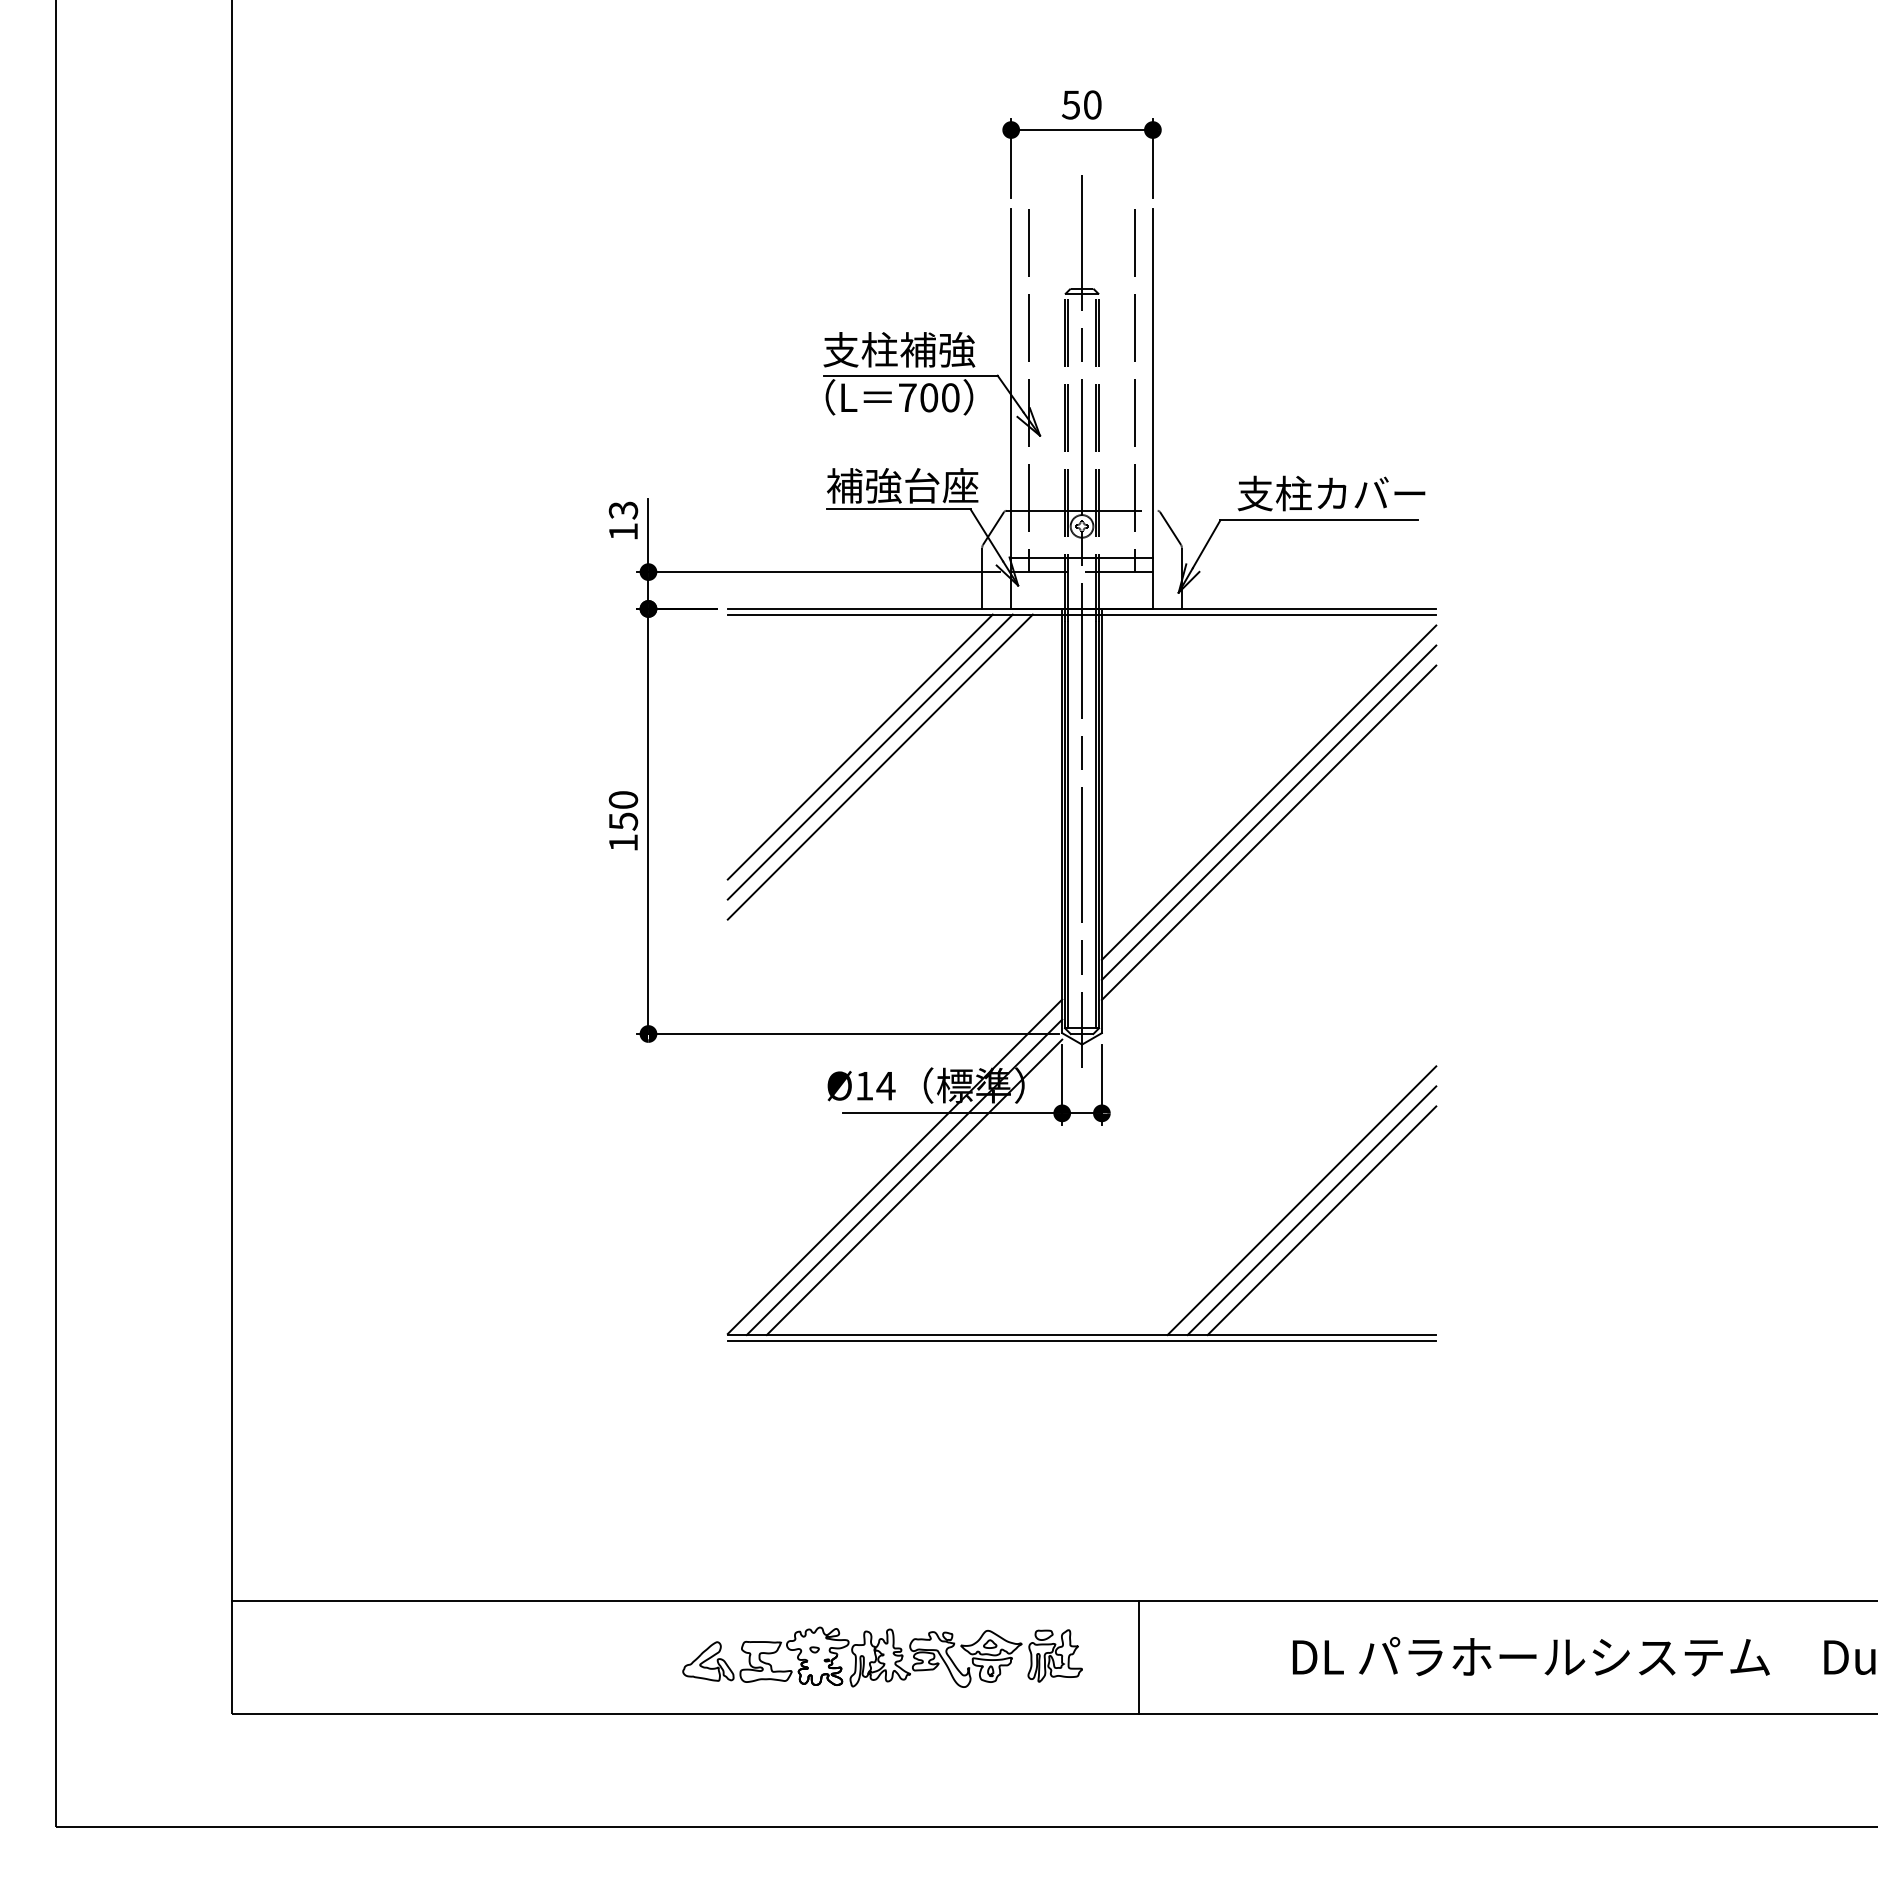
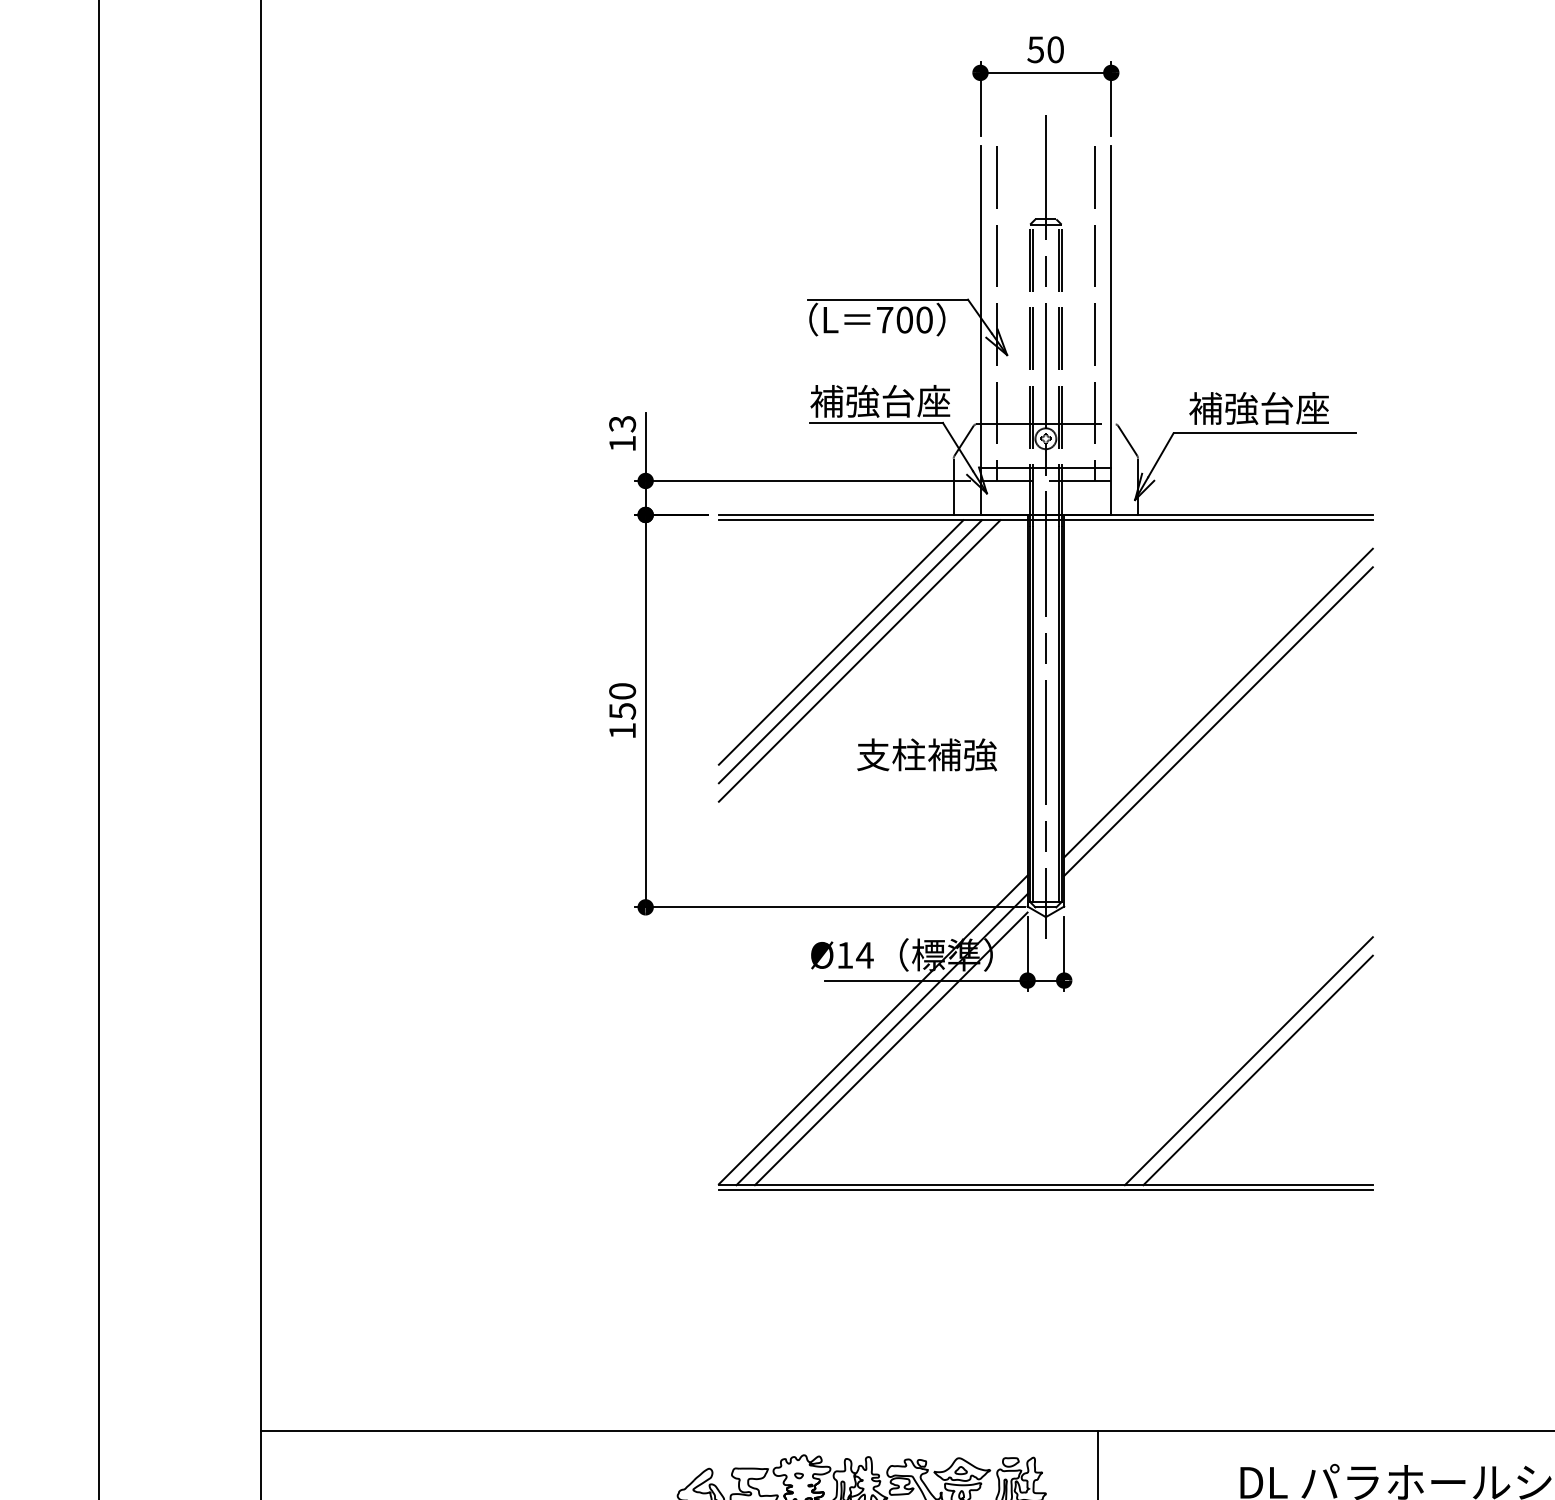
text: (899, 349) -> (927, 754), moved
text: (1331, 493) -> (1276, 408), 支柱カバー -> 補強台座
line: (1268, 792) -> (1218, 684), removed
line: (1321, 1220) -> (1266, 1079), removed

